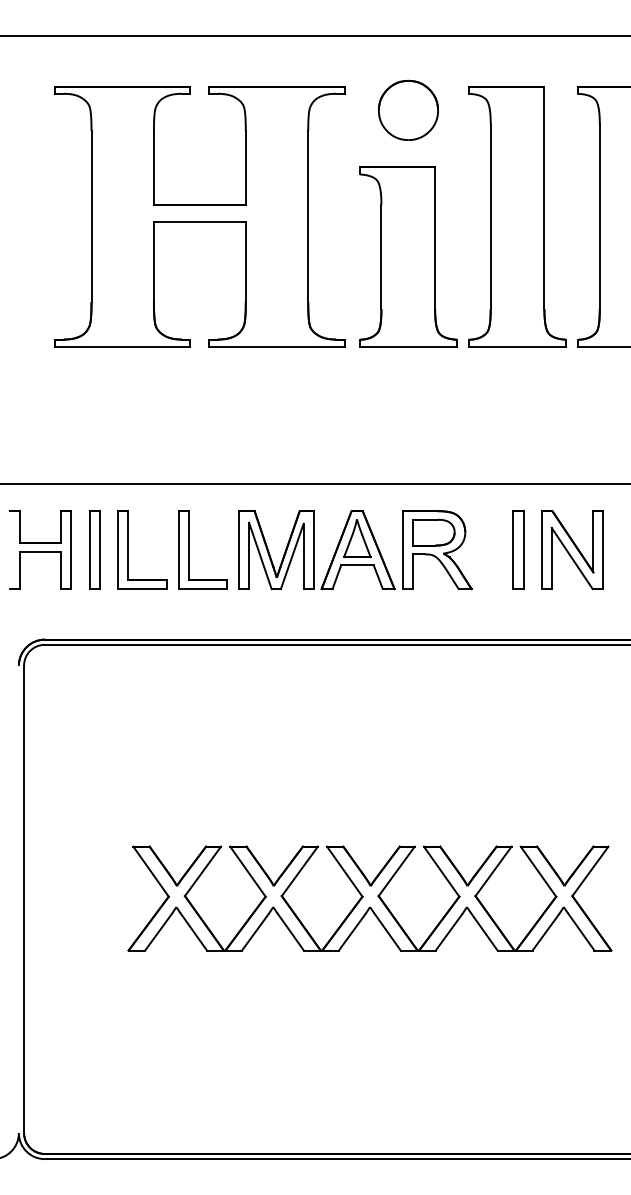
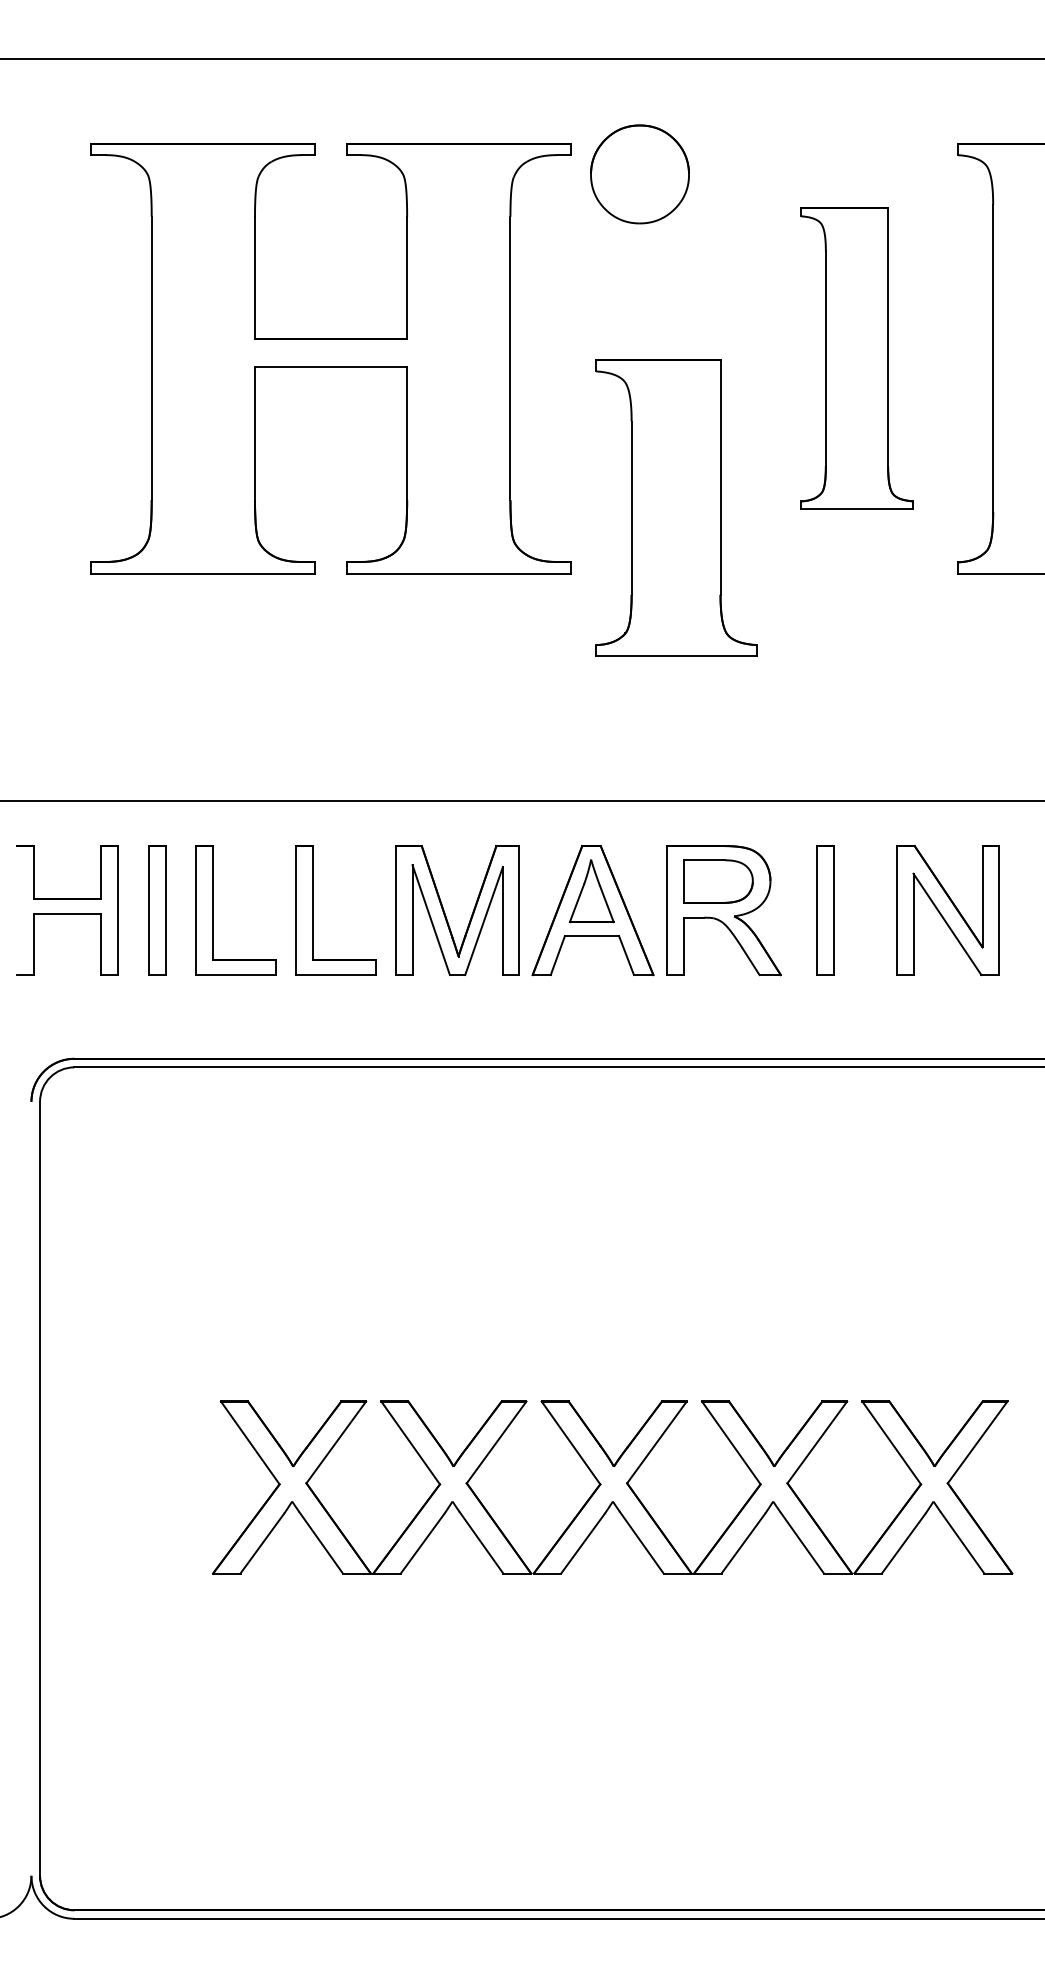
part: (408, 109) -> (640, 172), moved
part: (517, 216) -> (856, 358), size x0.7
part: (408, 256) -> (676, 507), moved
part: (518, 549) -> (825, 909), moved

